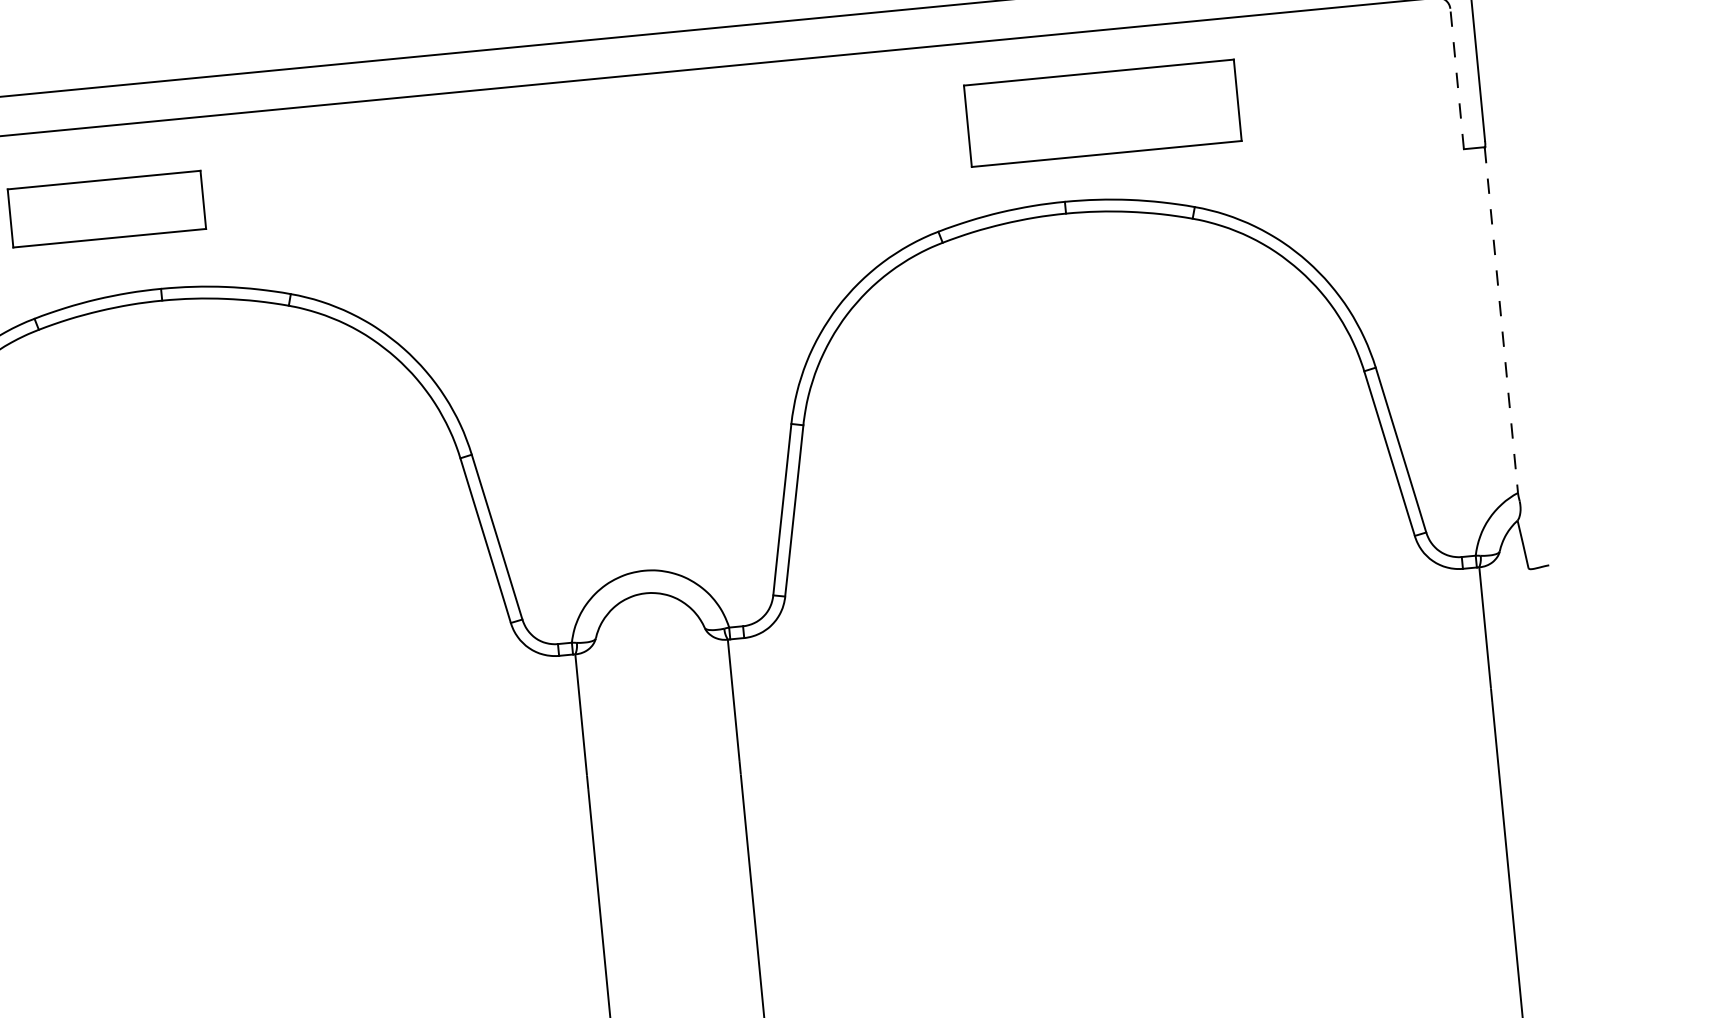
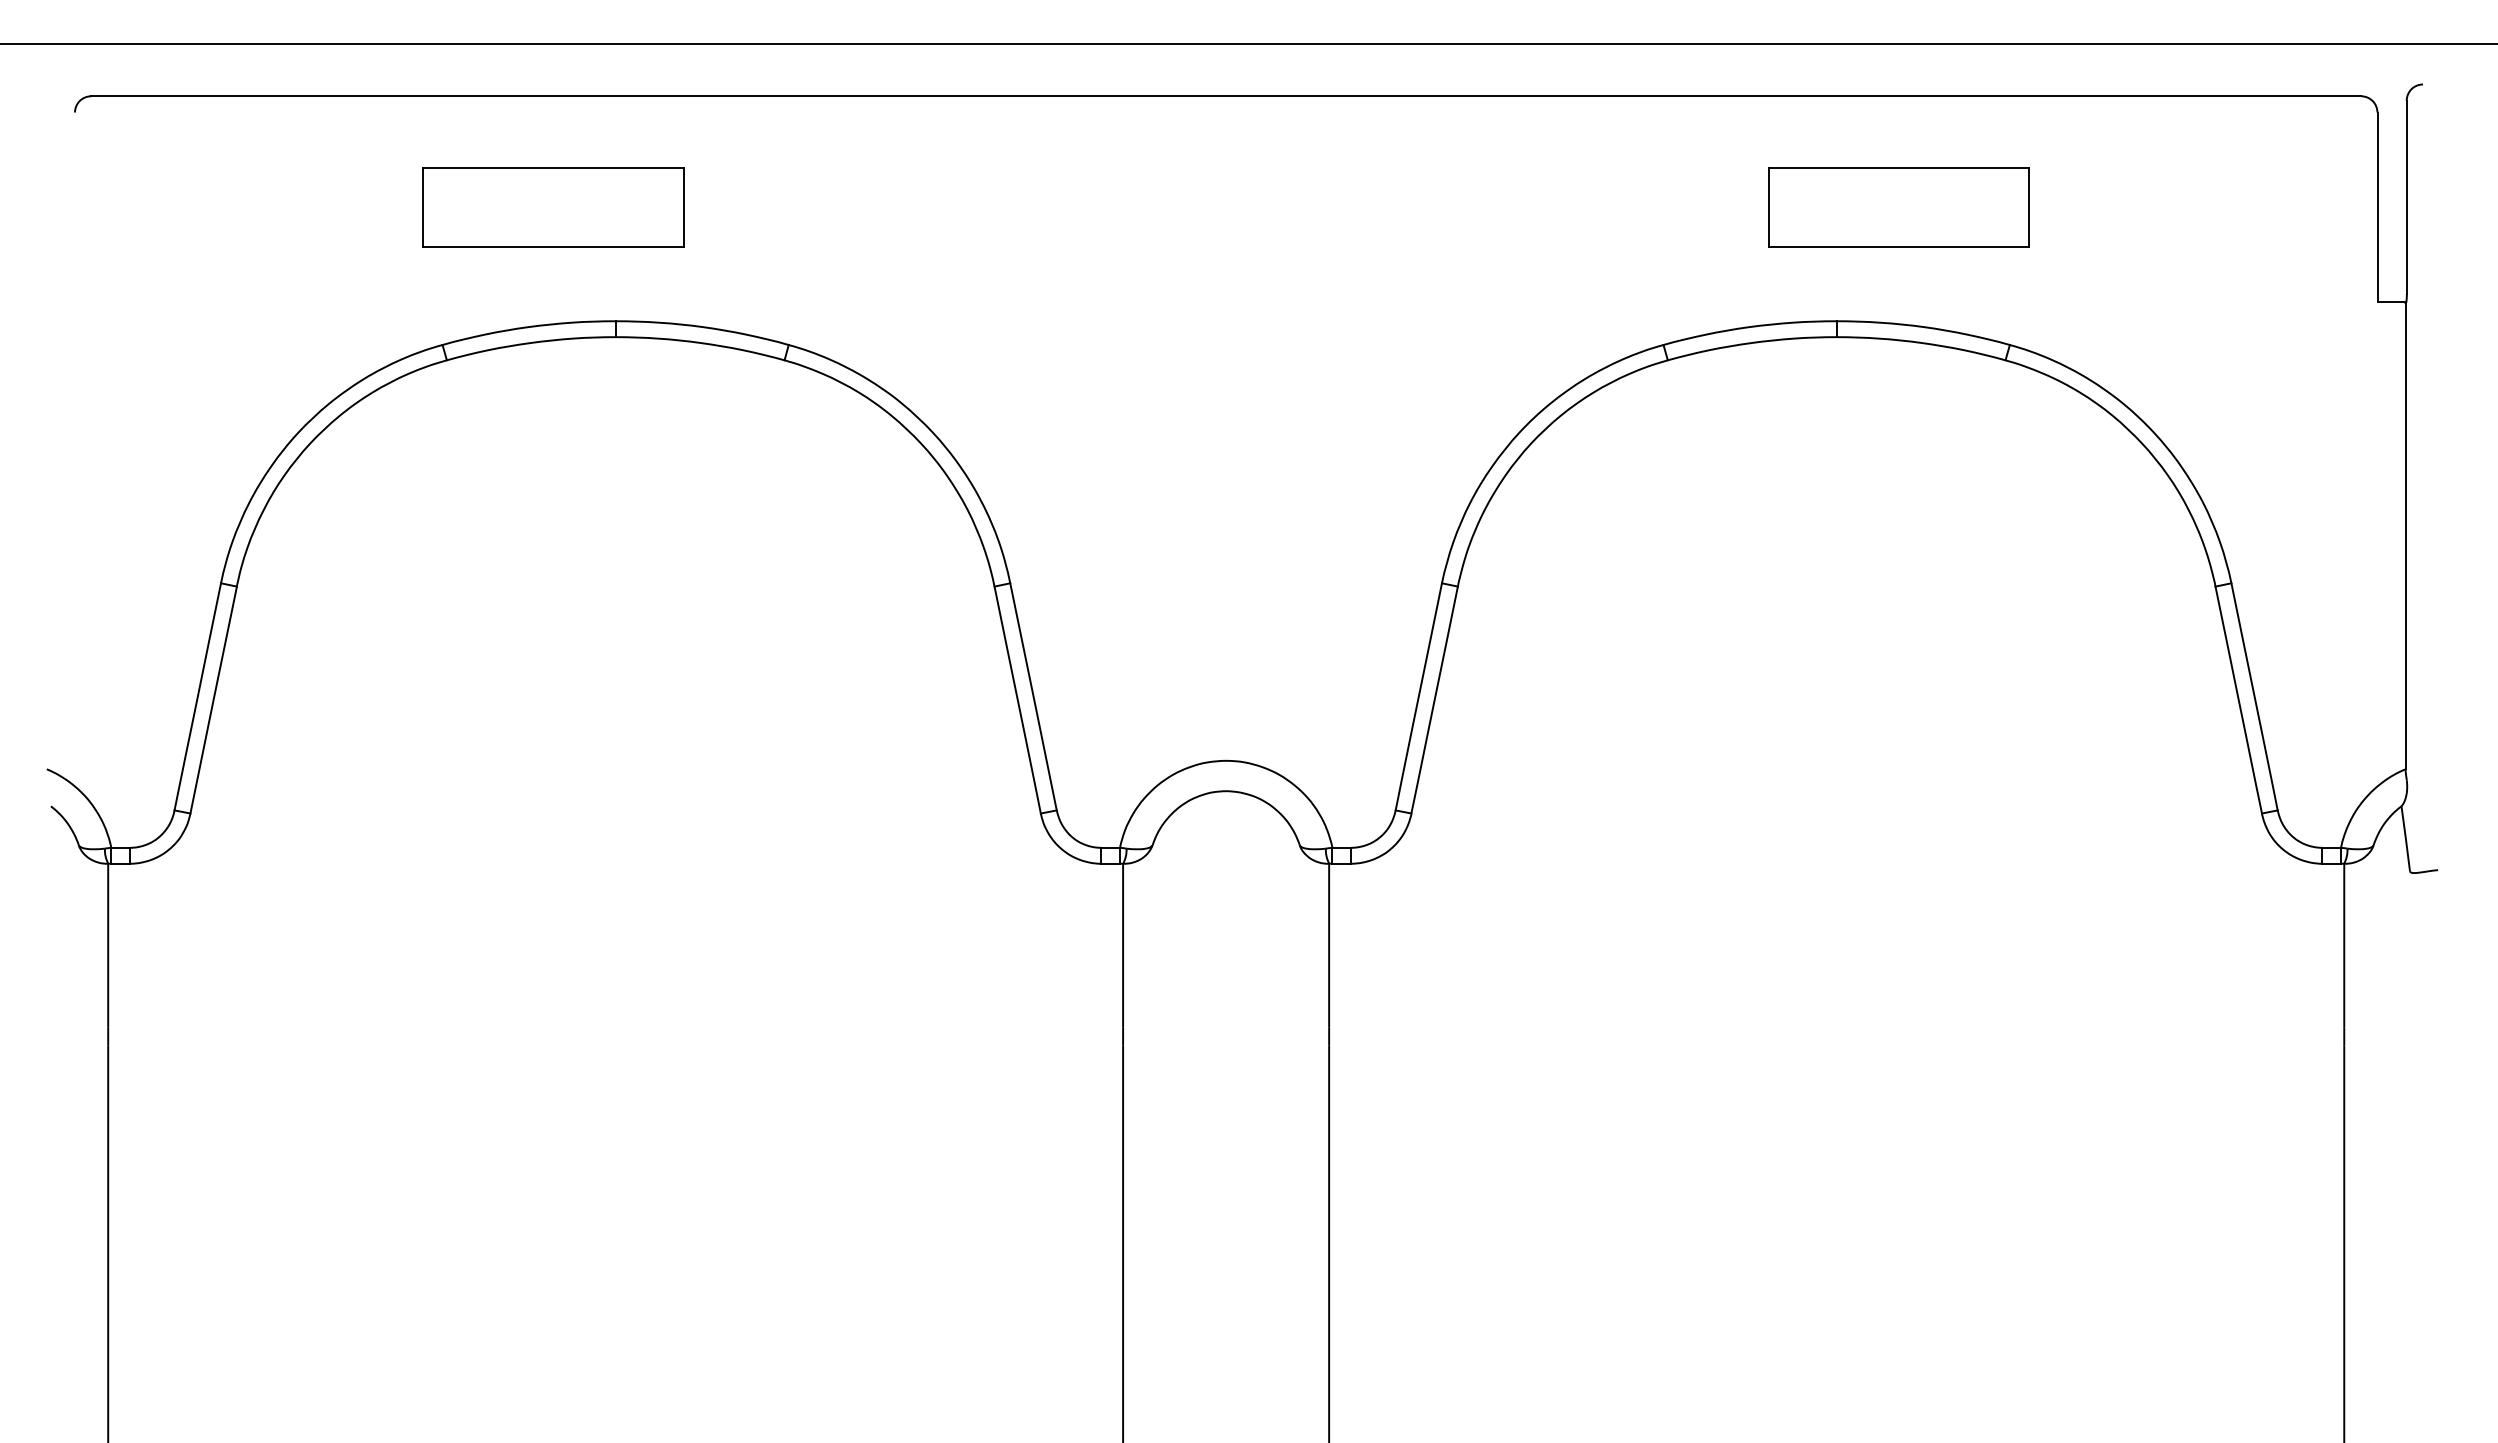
line: (1457, 79) -> (2377, 207), dashed -> solid
part: (1102, 113) -> (1898, 207), size x0.71
line: (1501, 320) -> (2405, 536), dashed -> solid

